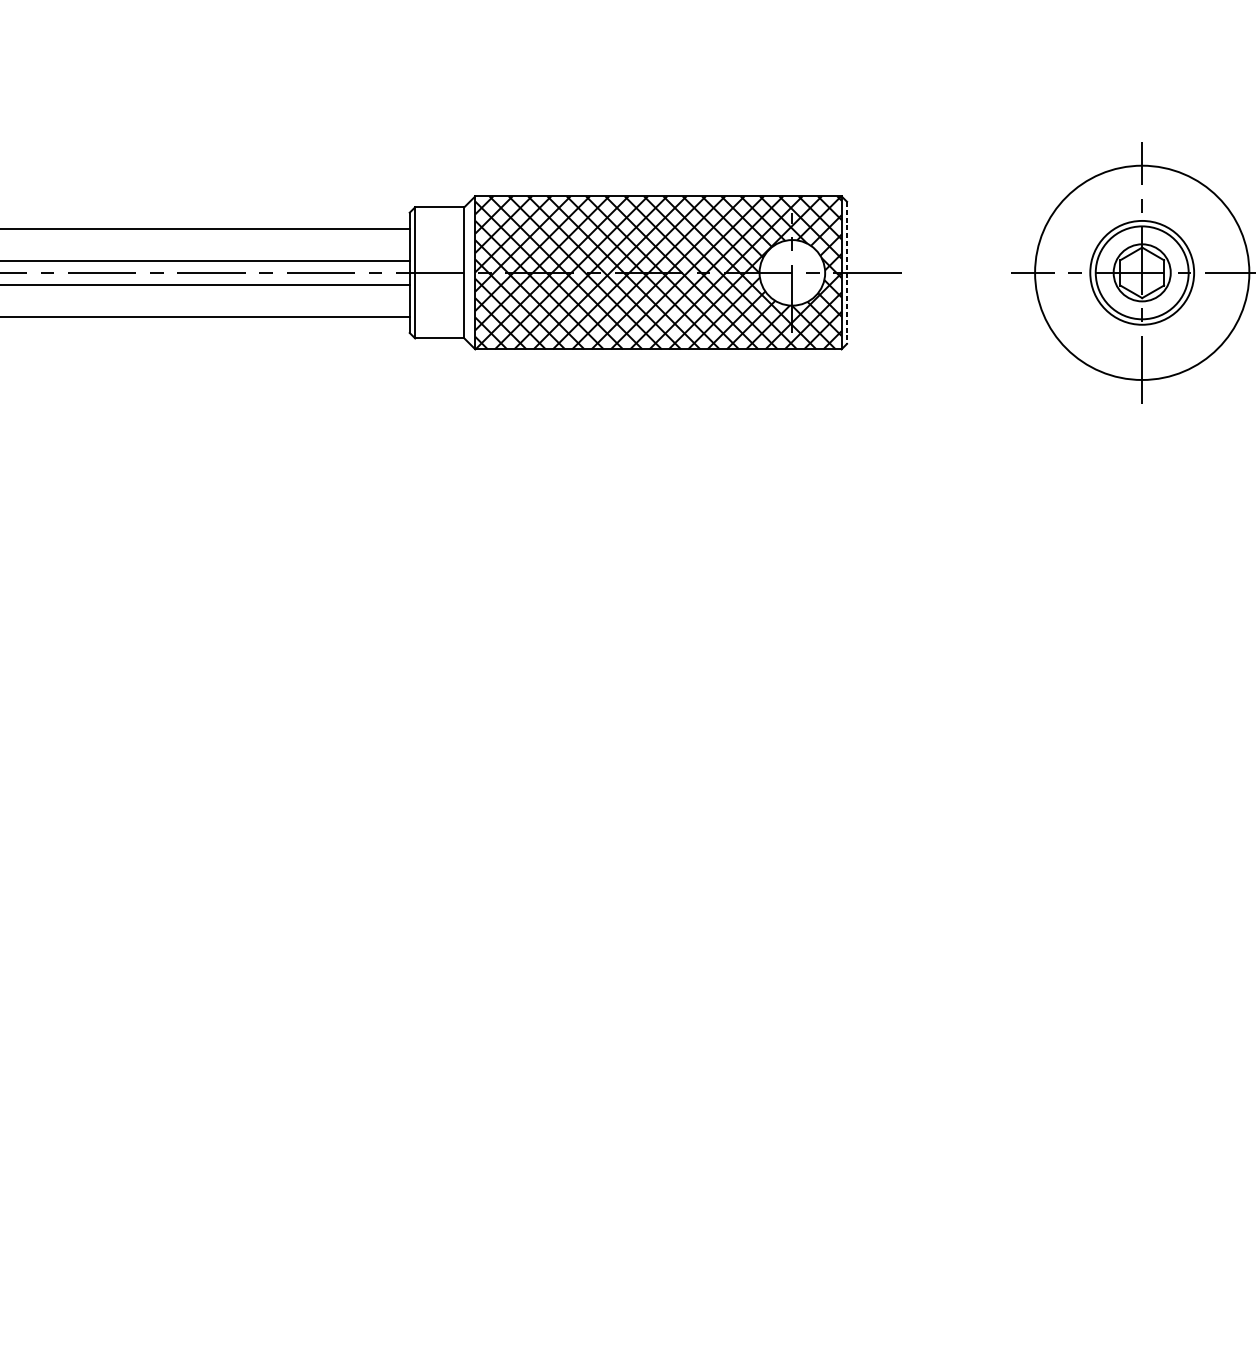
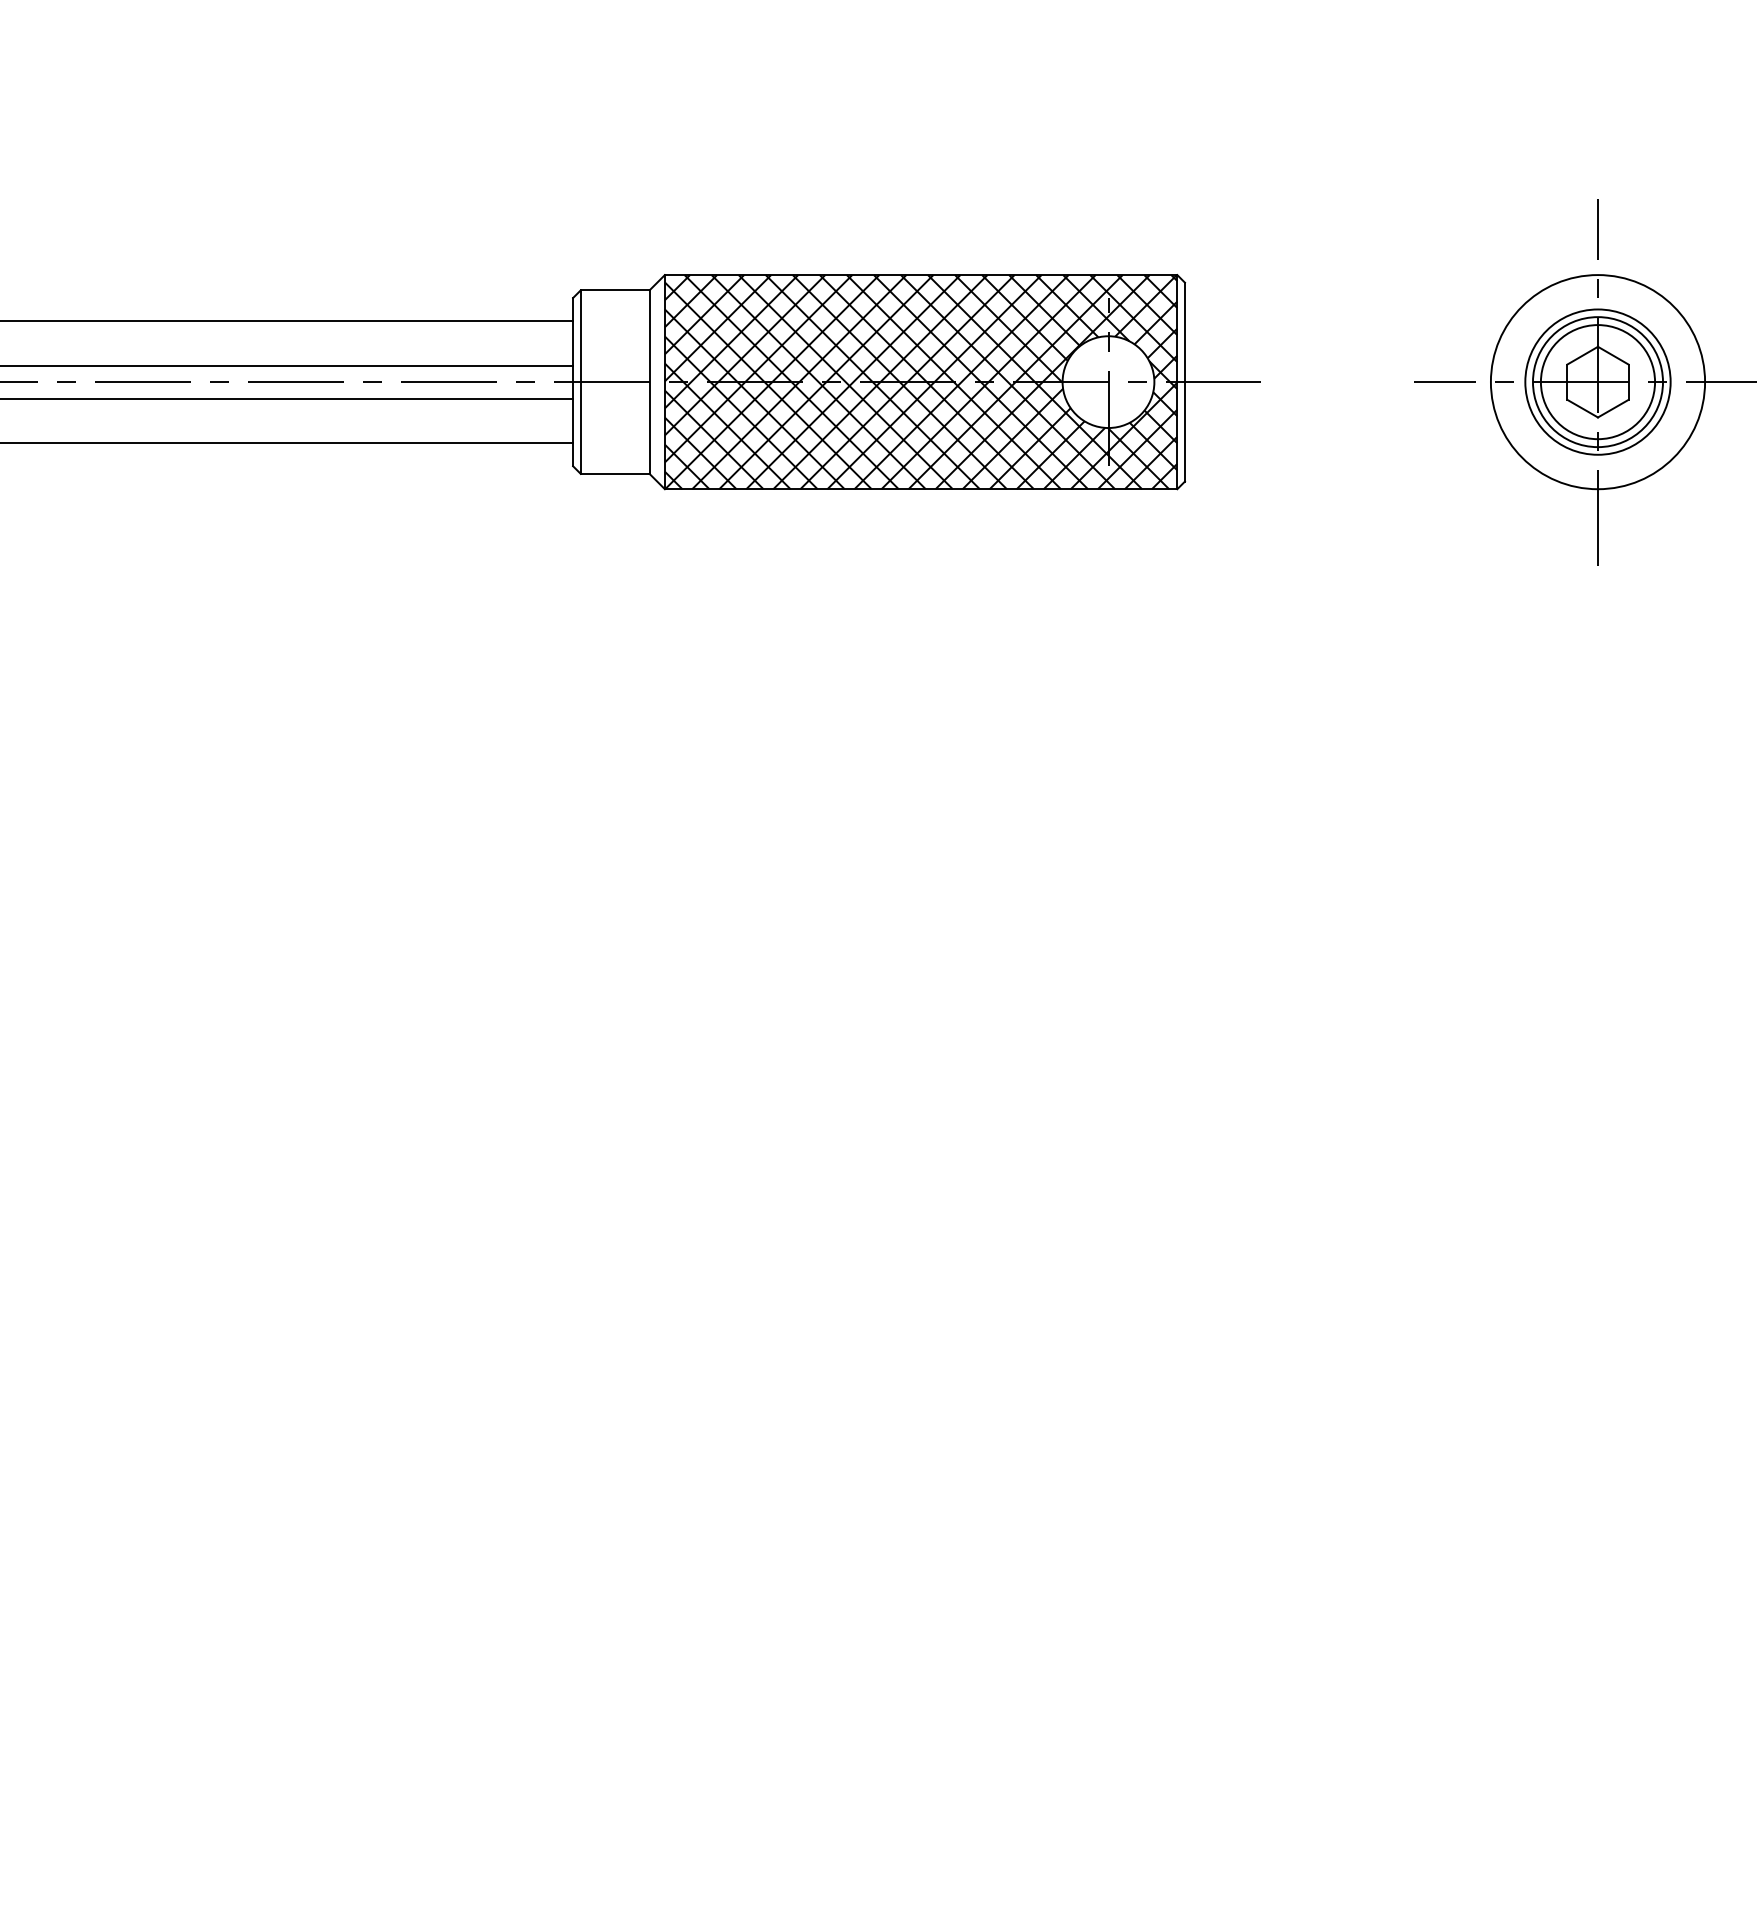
line: (846, 273) -> (1184, 382), dashed -> solid
circle: (1141, 273) -> (1597, 382), size x0.71
circle: (1141, 273) -> (1597, 382), size x1.43

